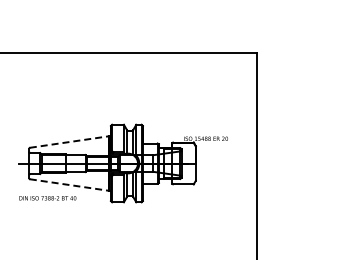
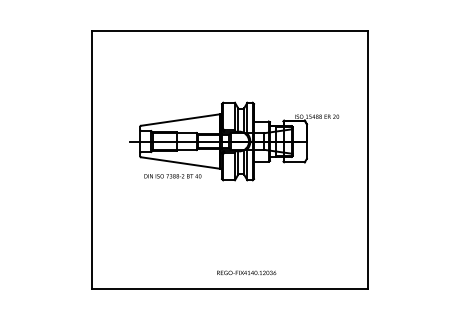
line: (70, 141) -> (181, 119), dashed -> solid
line: (70, 185) -> (181, 163), dashed -> solid
text: (47, 198) -> (172, 176), moved

